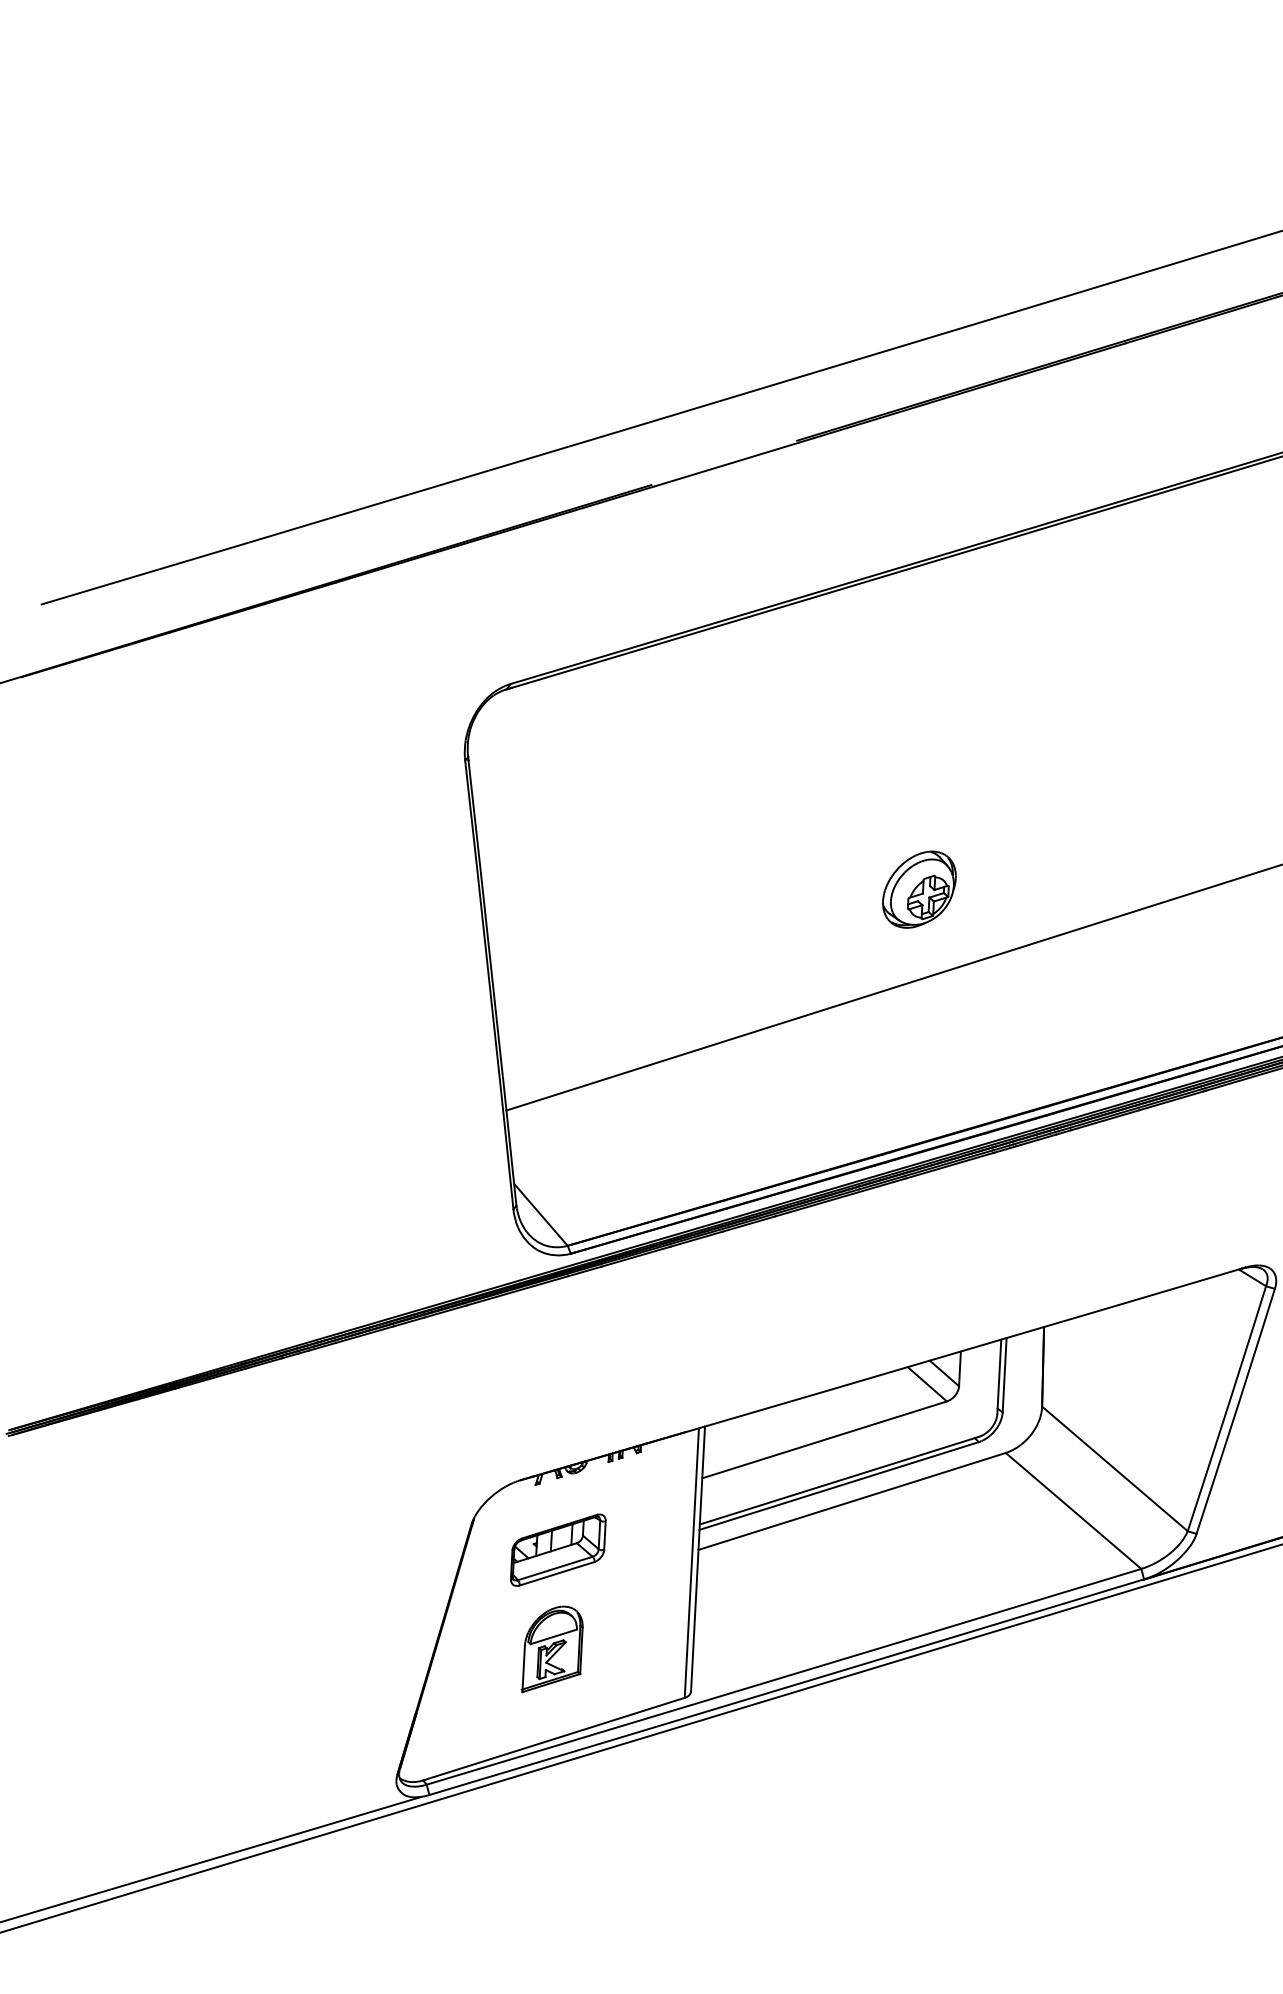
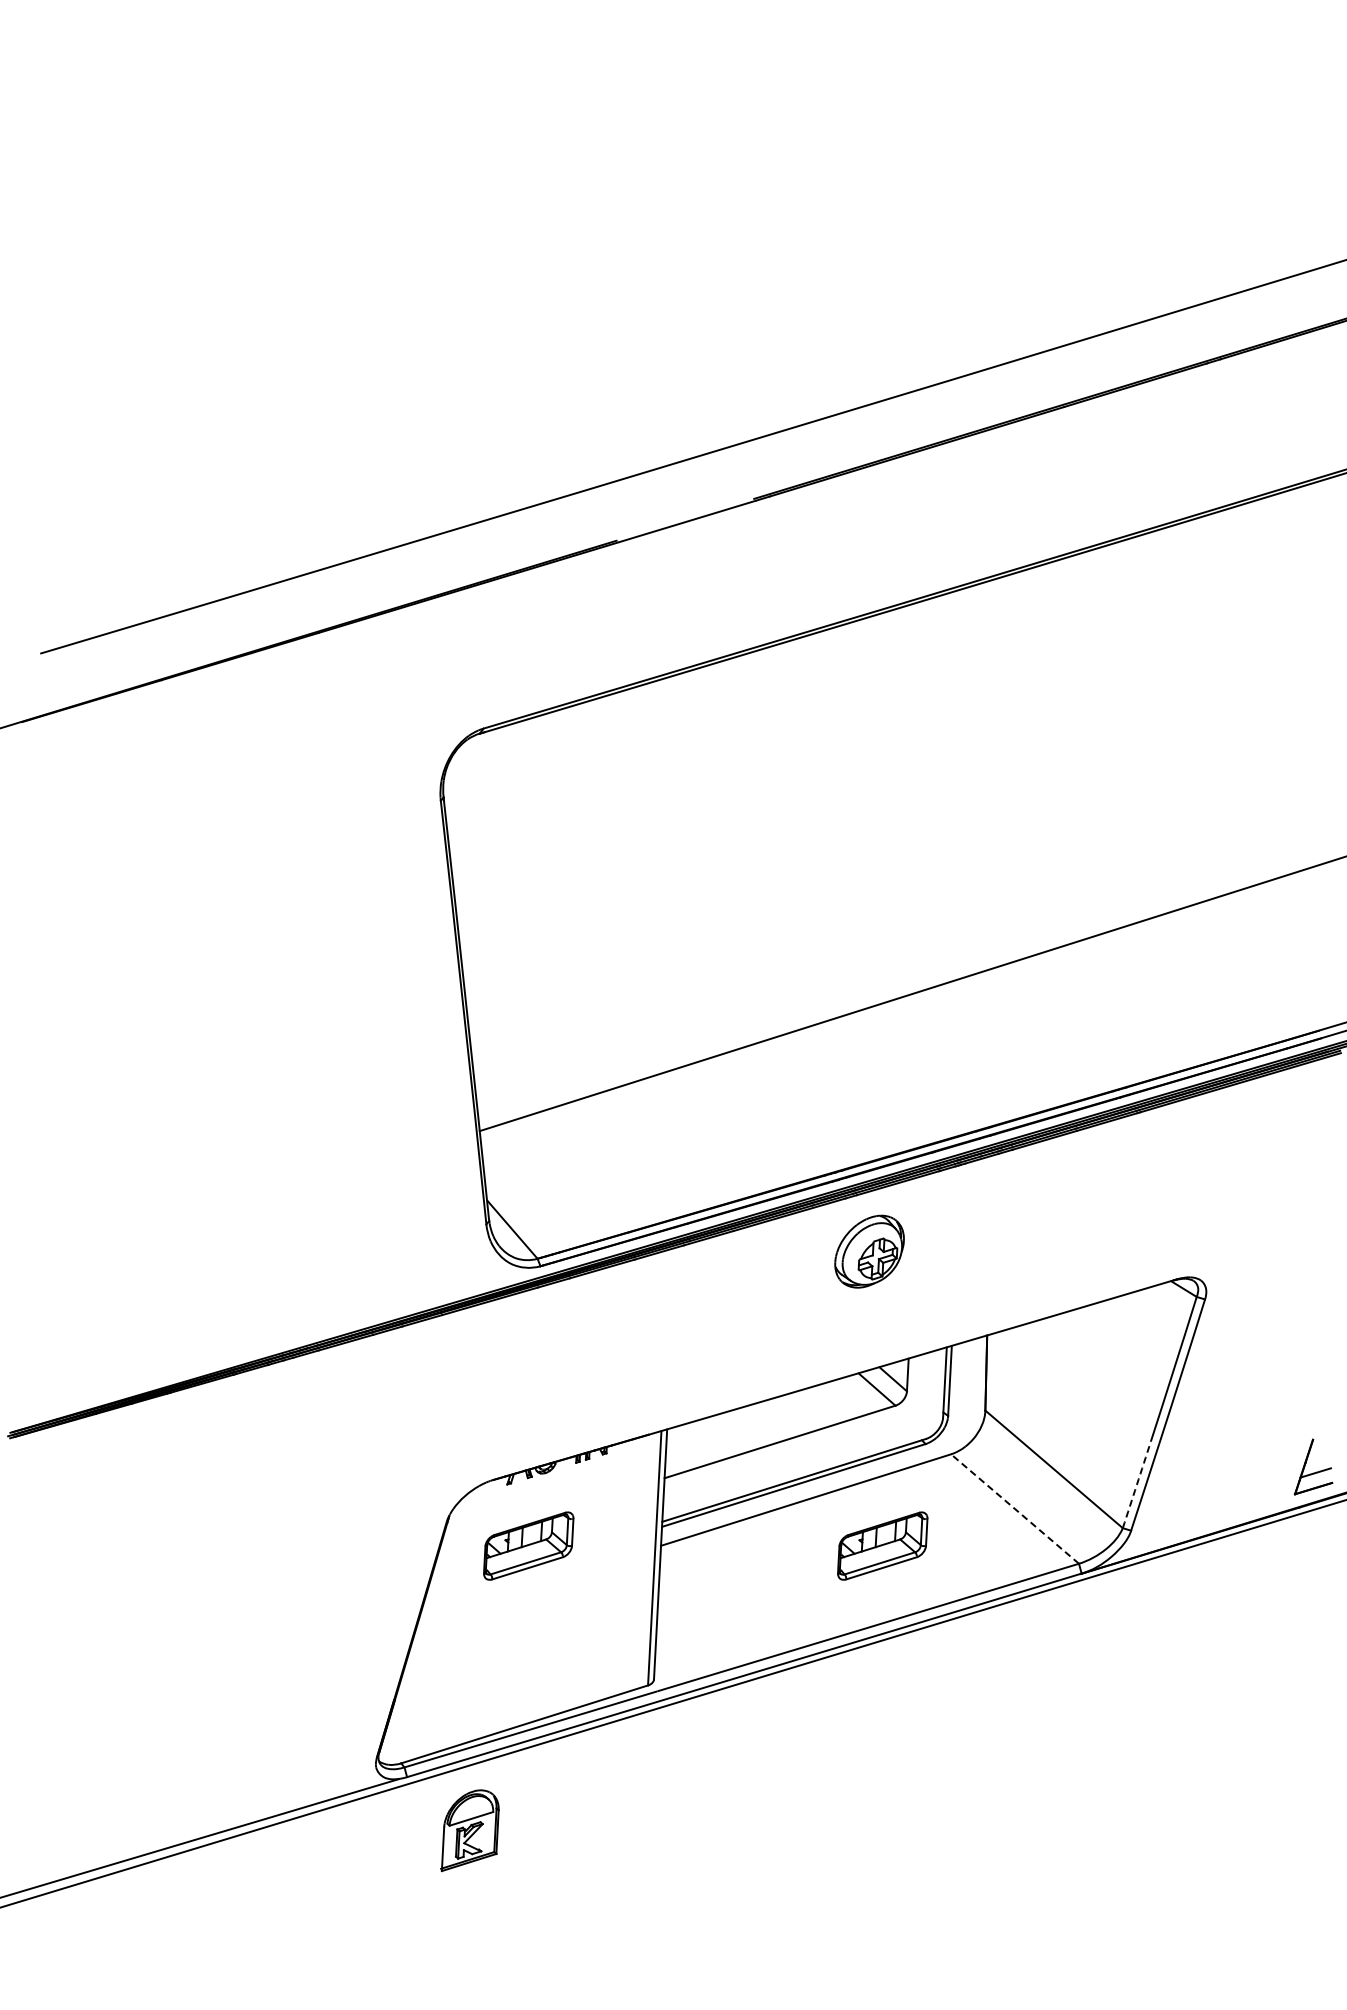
part: (919, 889) -> (869, 1251), moved
arc: (1202, 1484) -> (1136, 1484), solid -> dashed
line: (1072, 1510) -> (1014, 1508), solid -> dashed
part: (933, 1549) -> (882, 1545), added
part: (551, 1649) -> (469, 1830), moved

